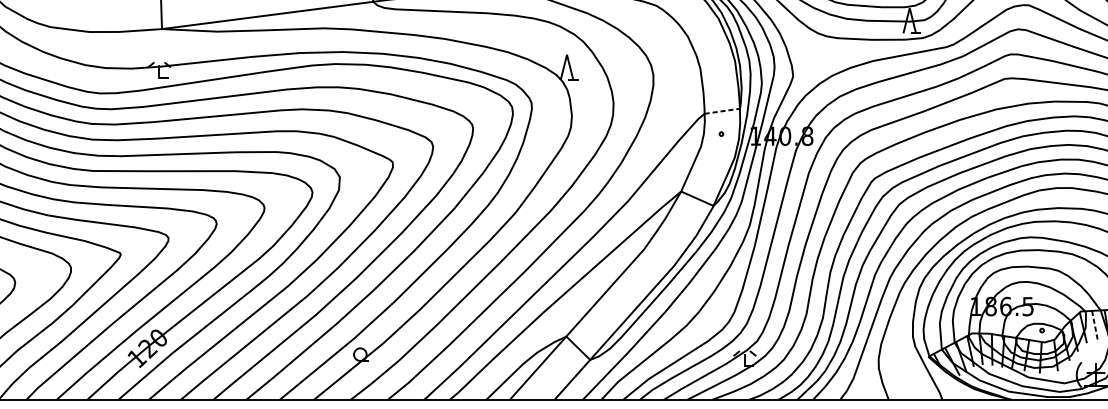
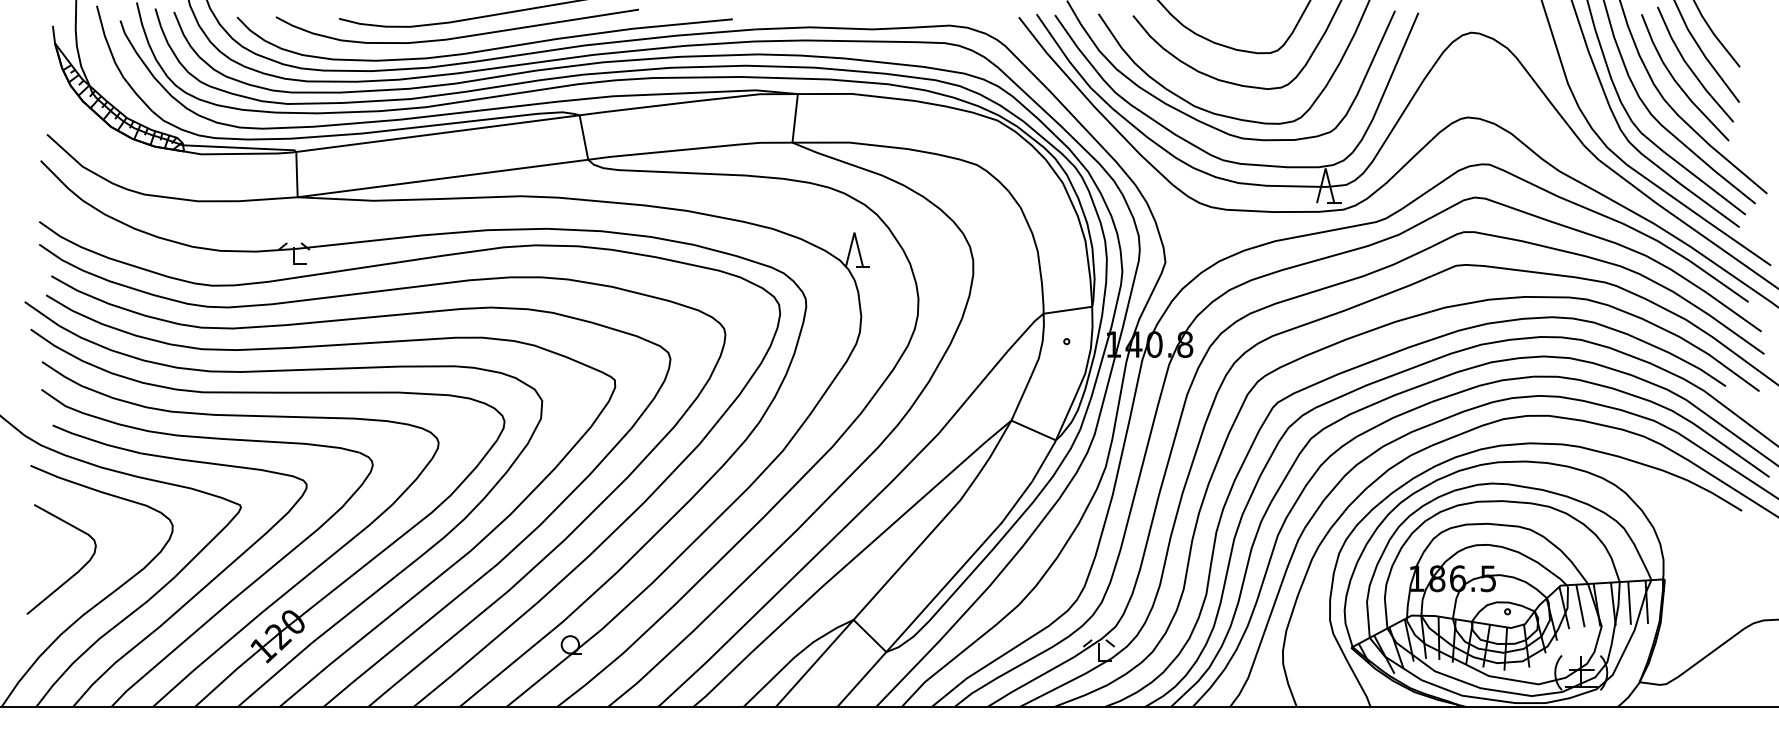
line: (721, 111) -> (1067, 310), dashed -> solid
line: (1095, 326) -> (1580, 605), dashed -> solid

